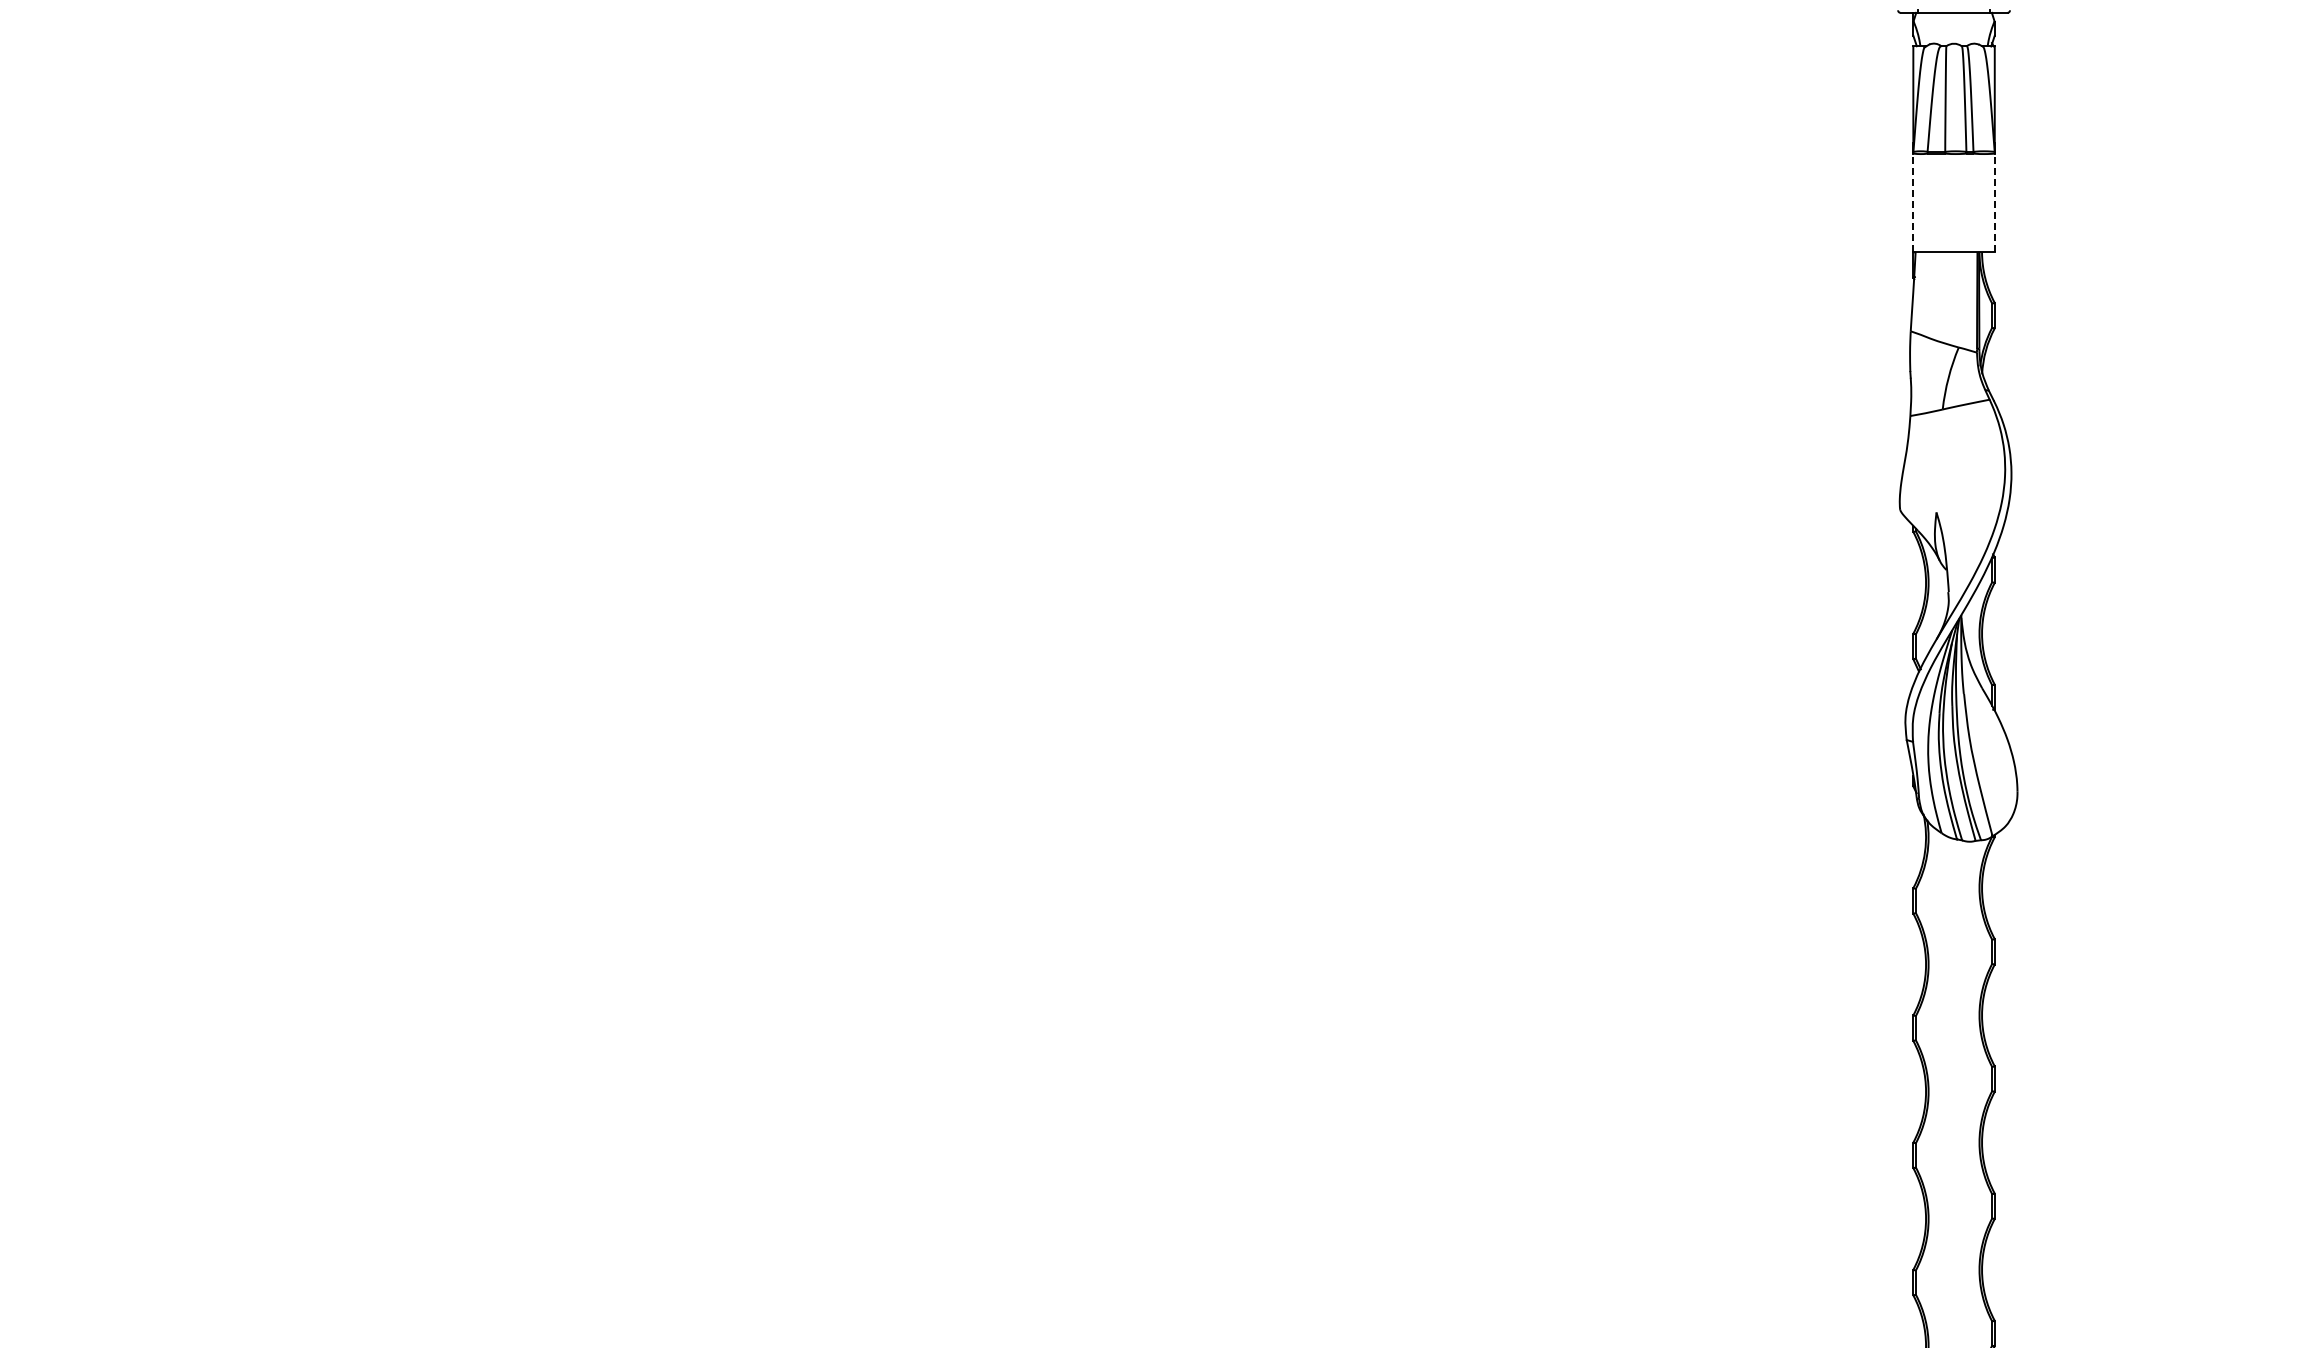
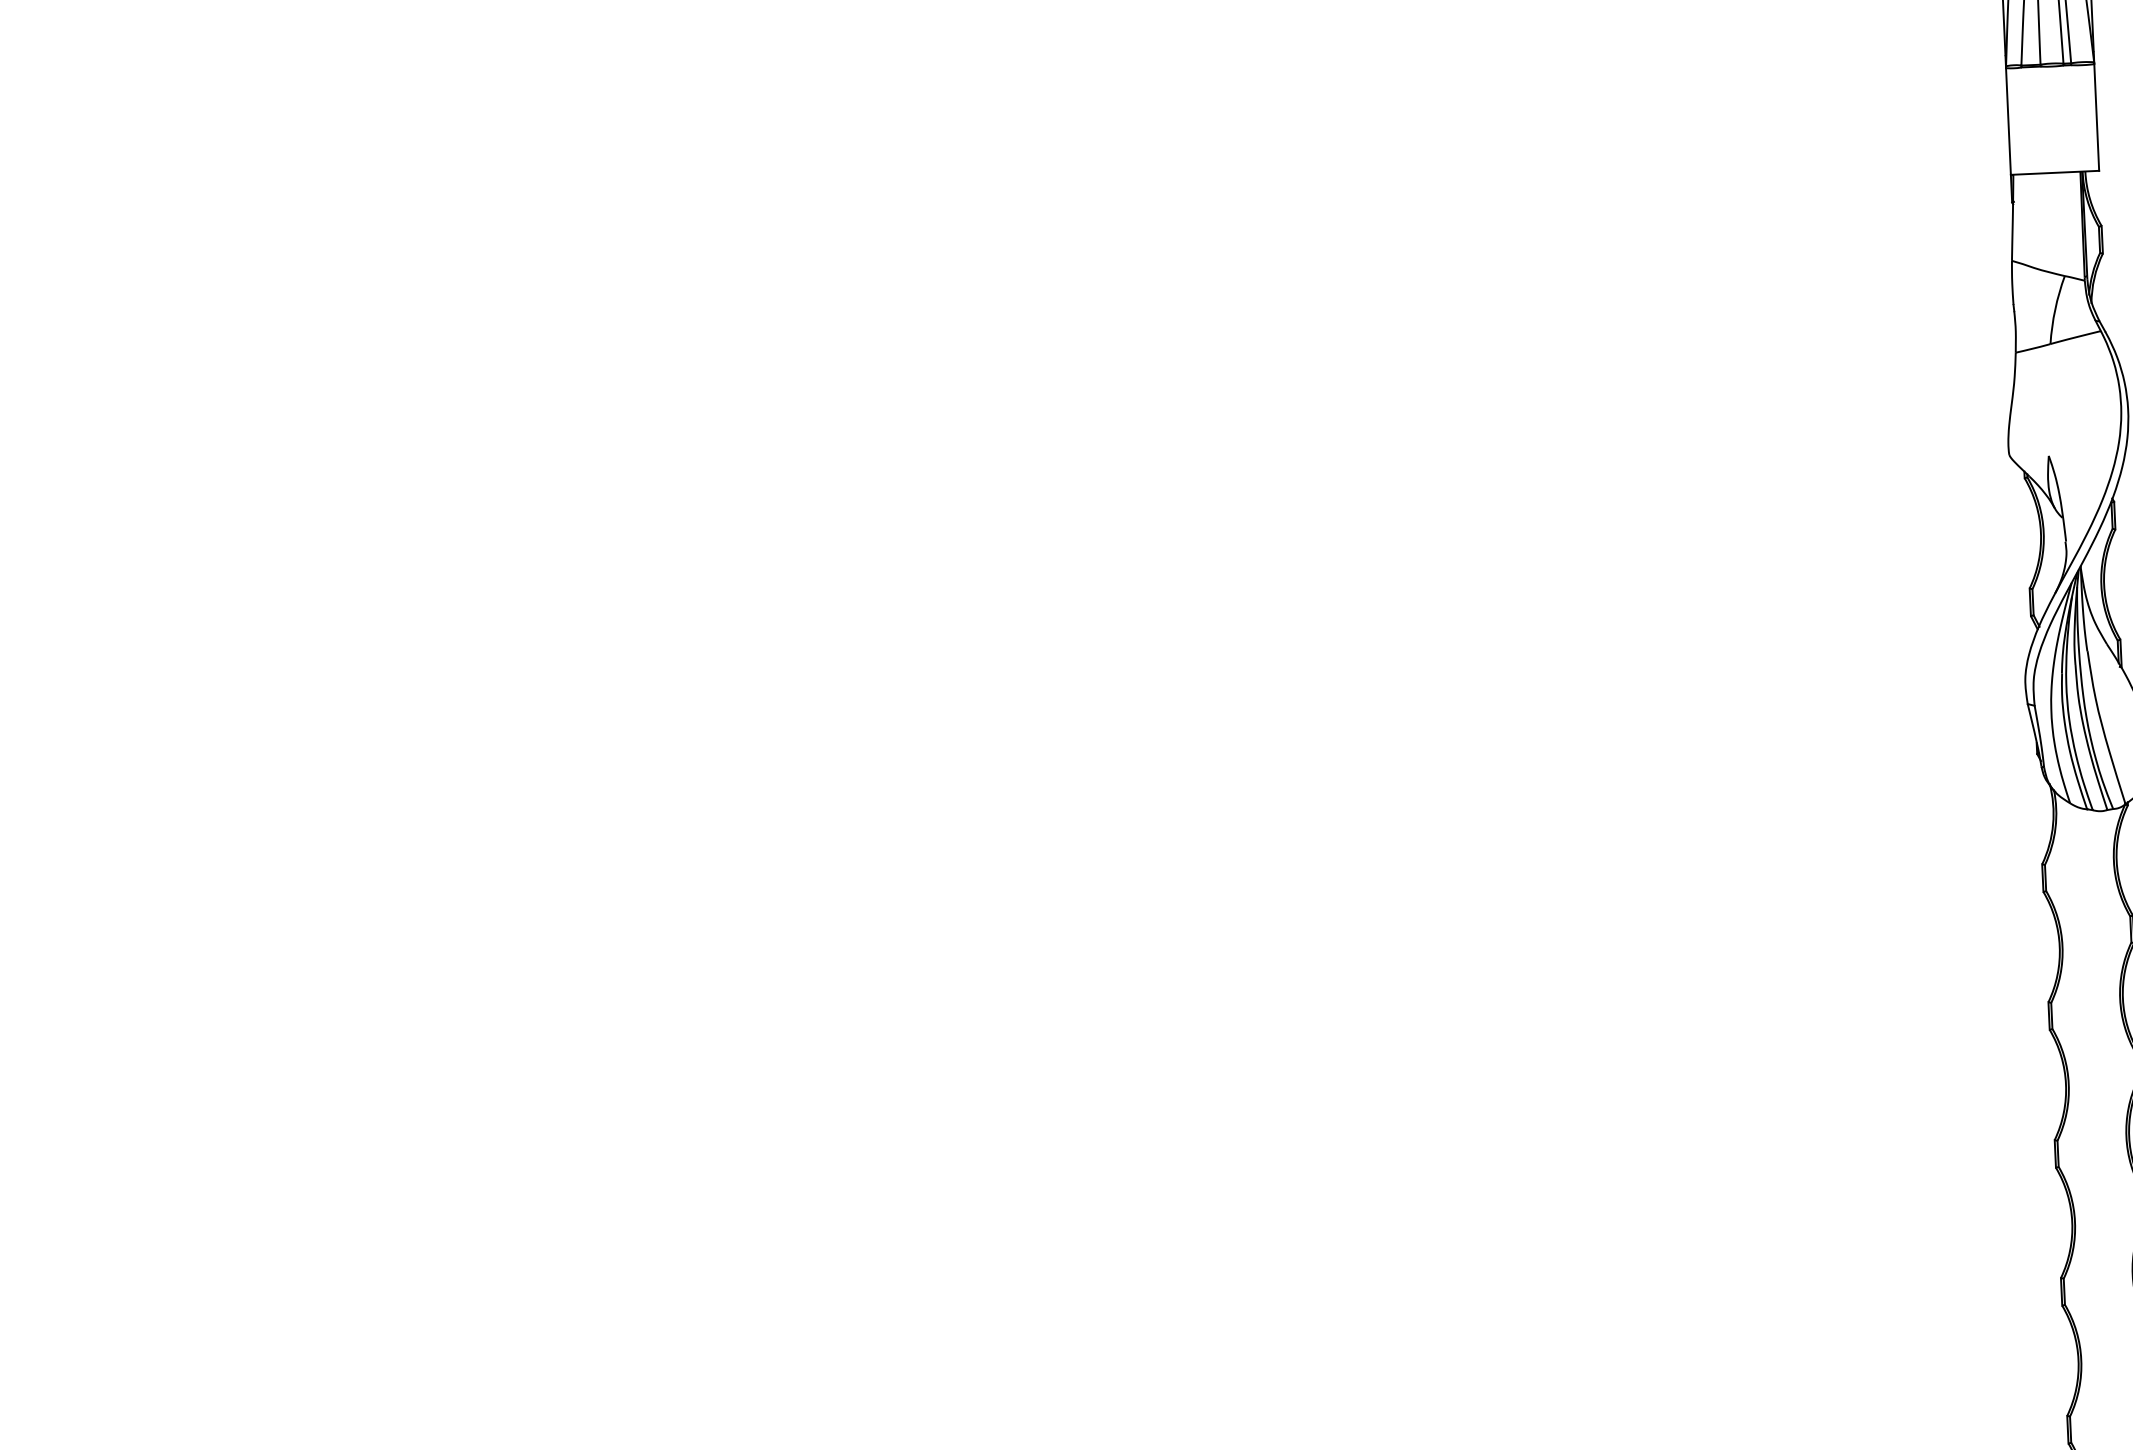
line: (1913, 202) -> (2008, 121), dashed -> solid
line: (1994, 202) -> (2096, 117), dashed -> solid

